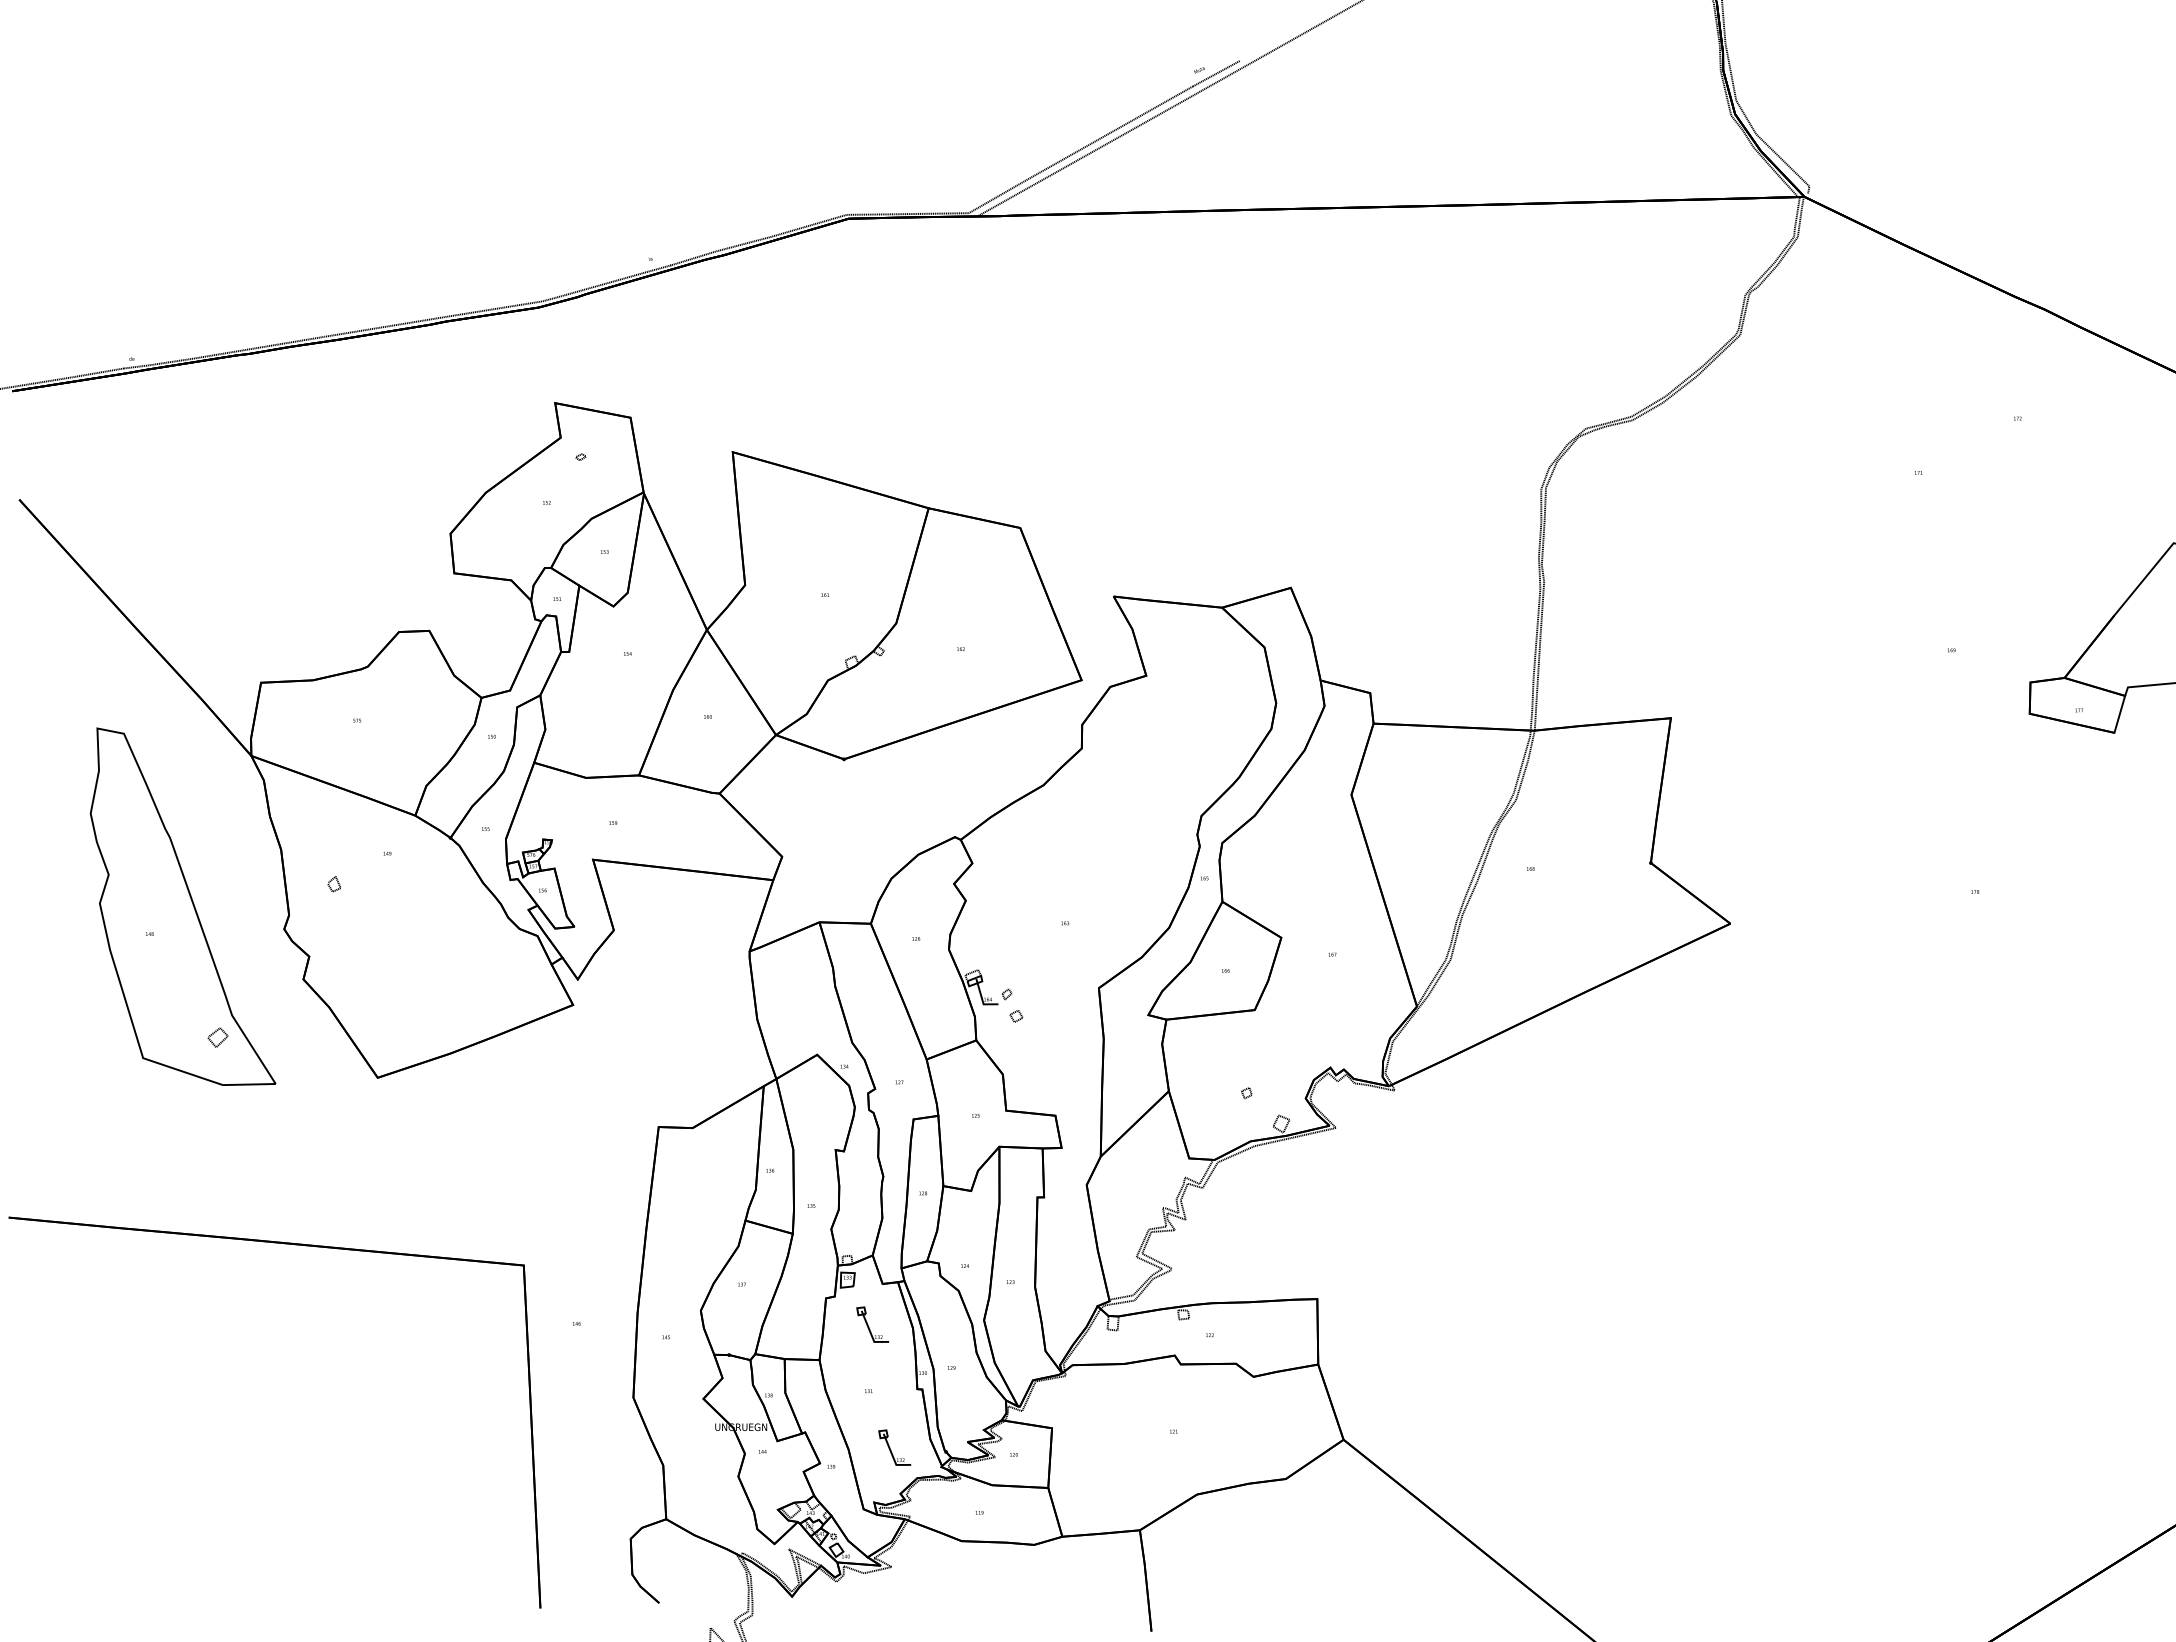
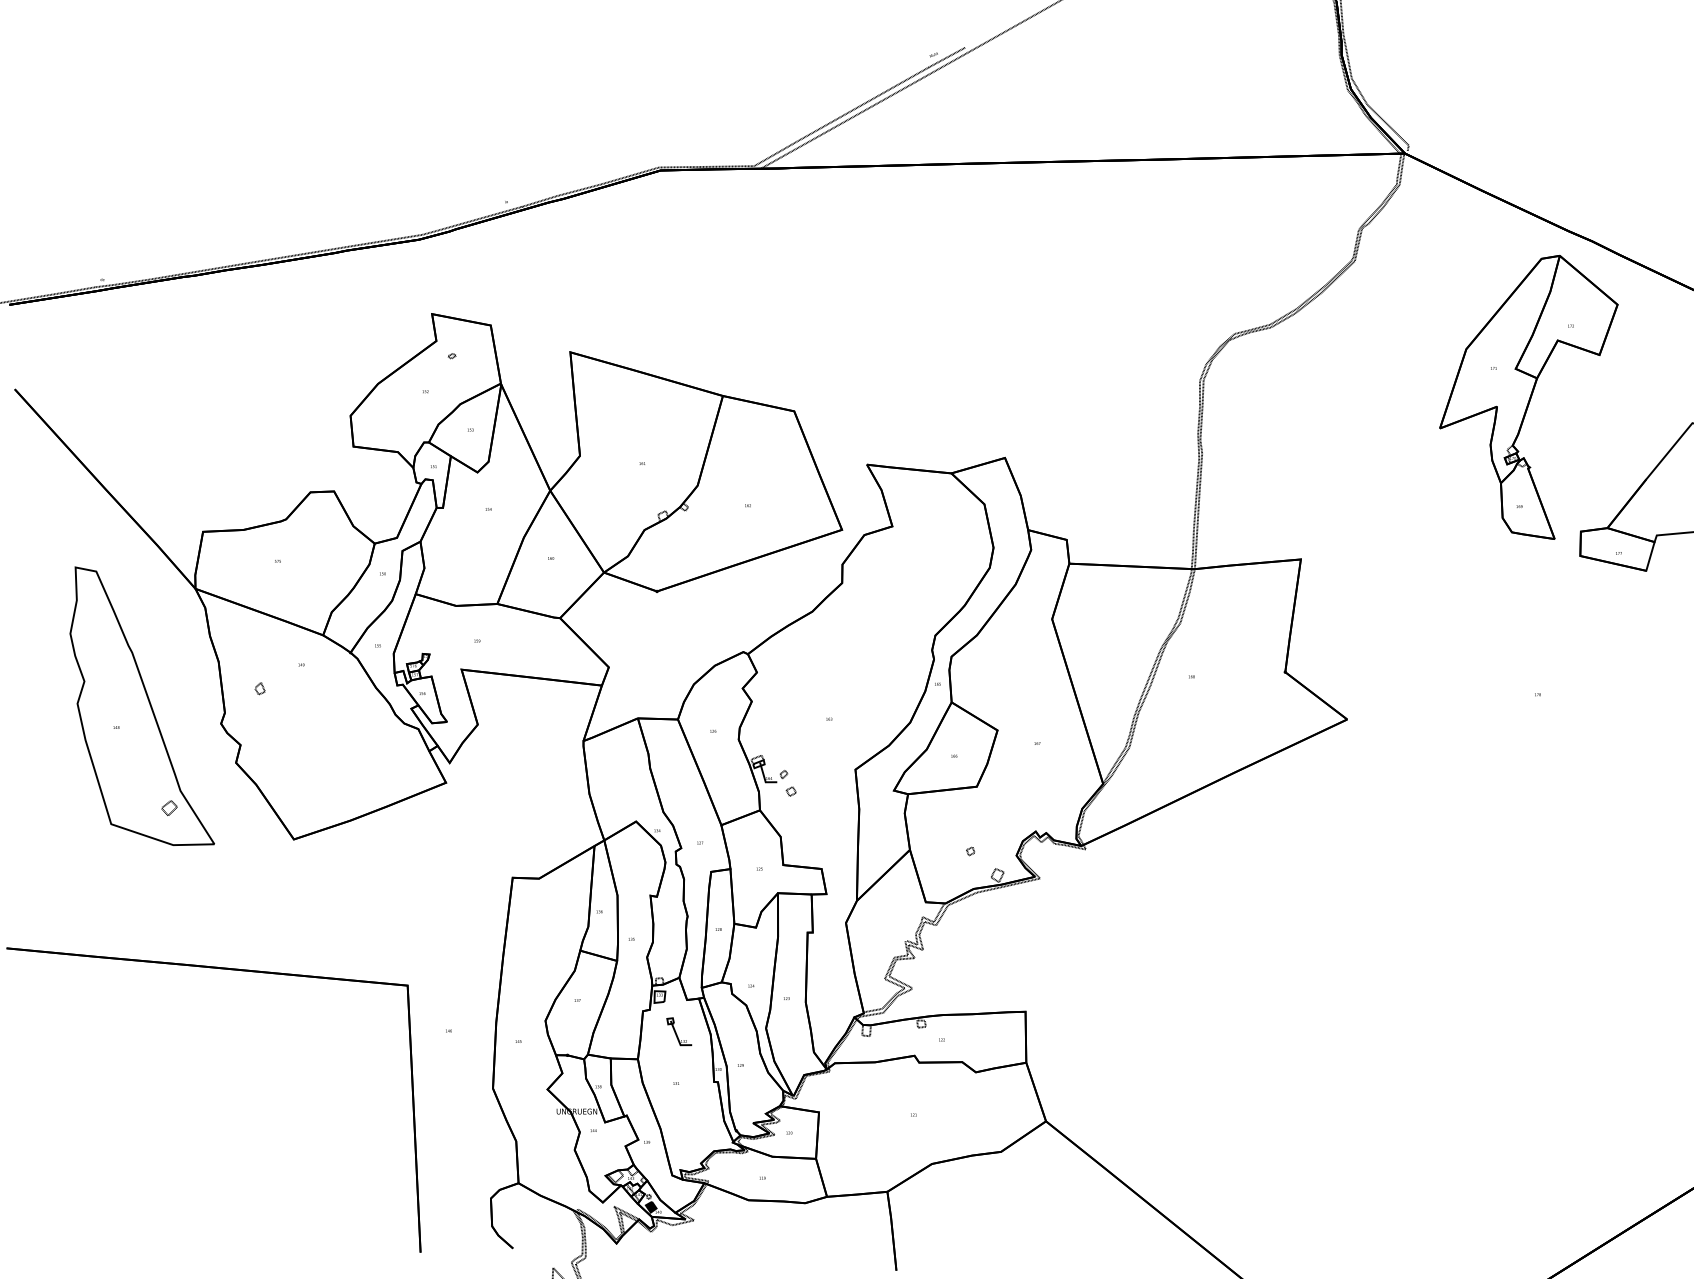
part: (1963, 509) -> (1528, 396), added
part: (894, 1447) -> (696, 1127), removed
fill: (836, 1550) -> (651, 1207), added

